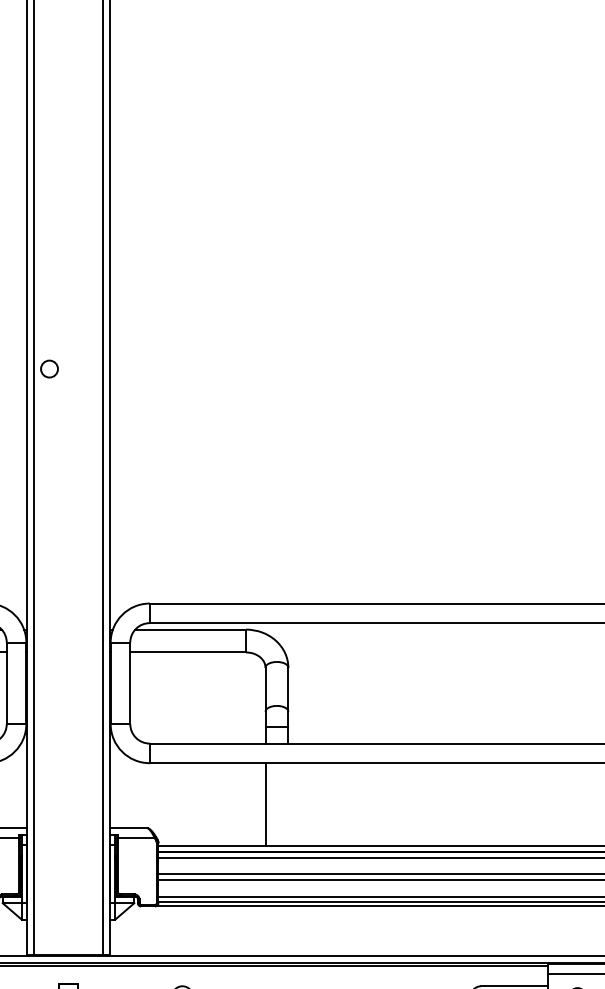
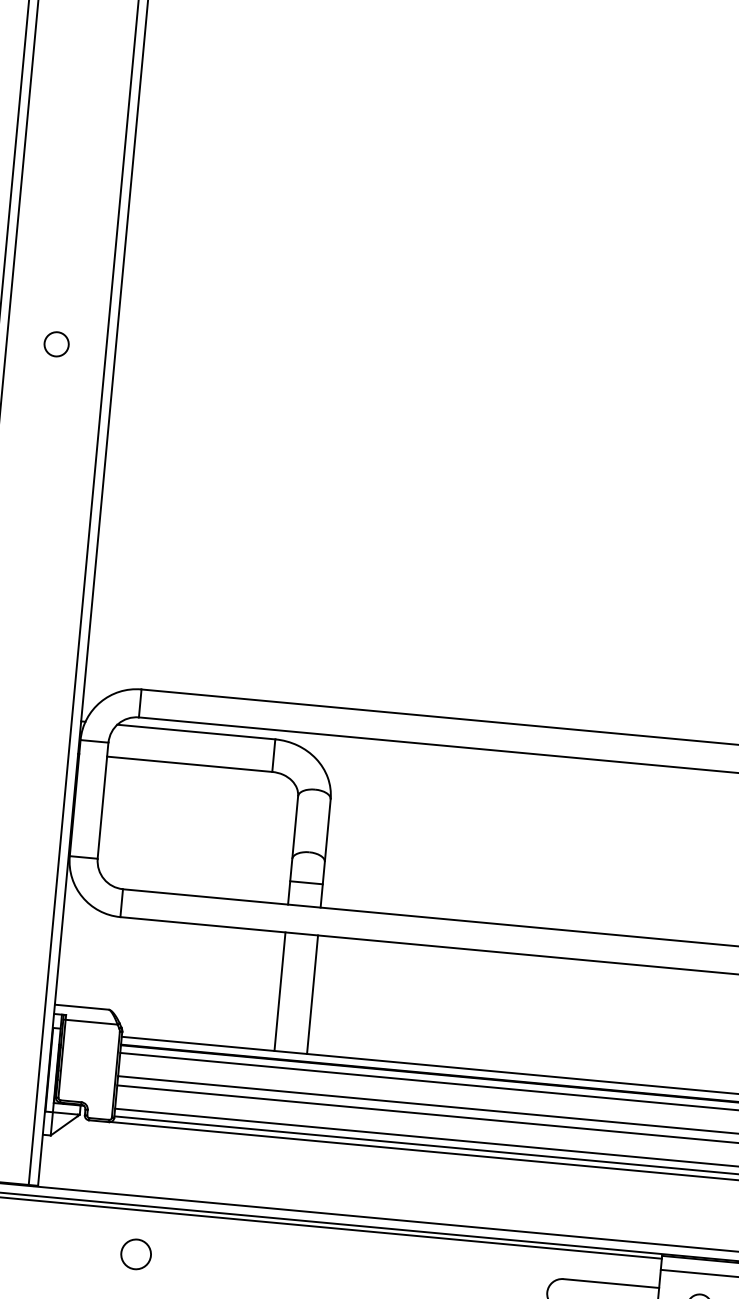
circle: (49, 368) -> (56, 343), moved
line: (288, 804) -> (312, 994), added

